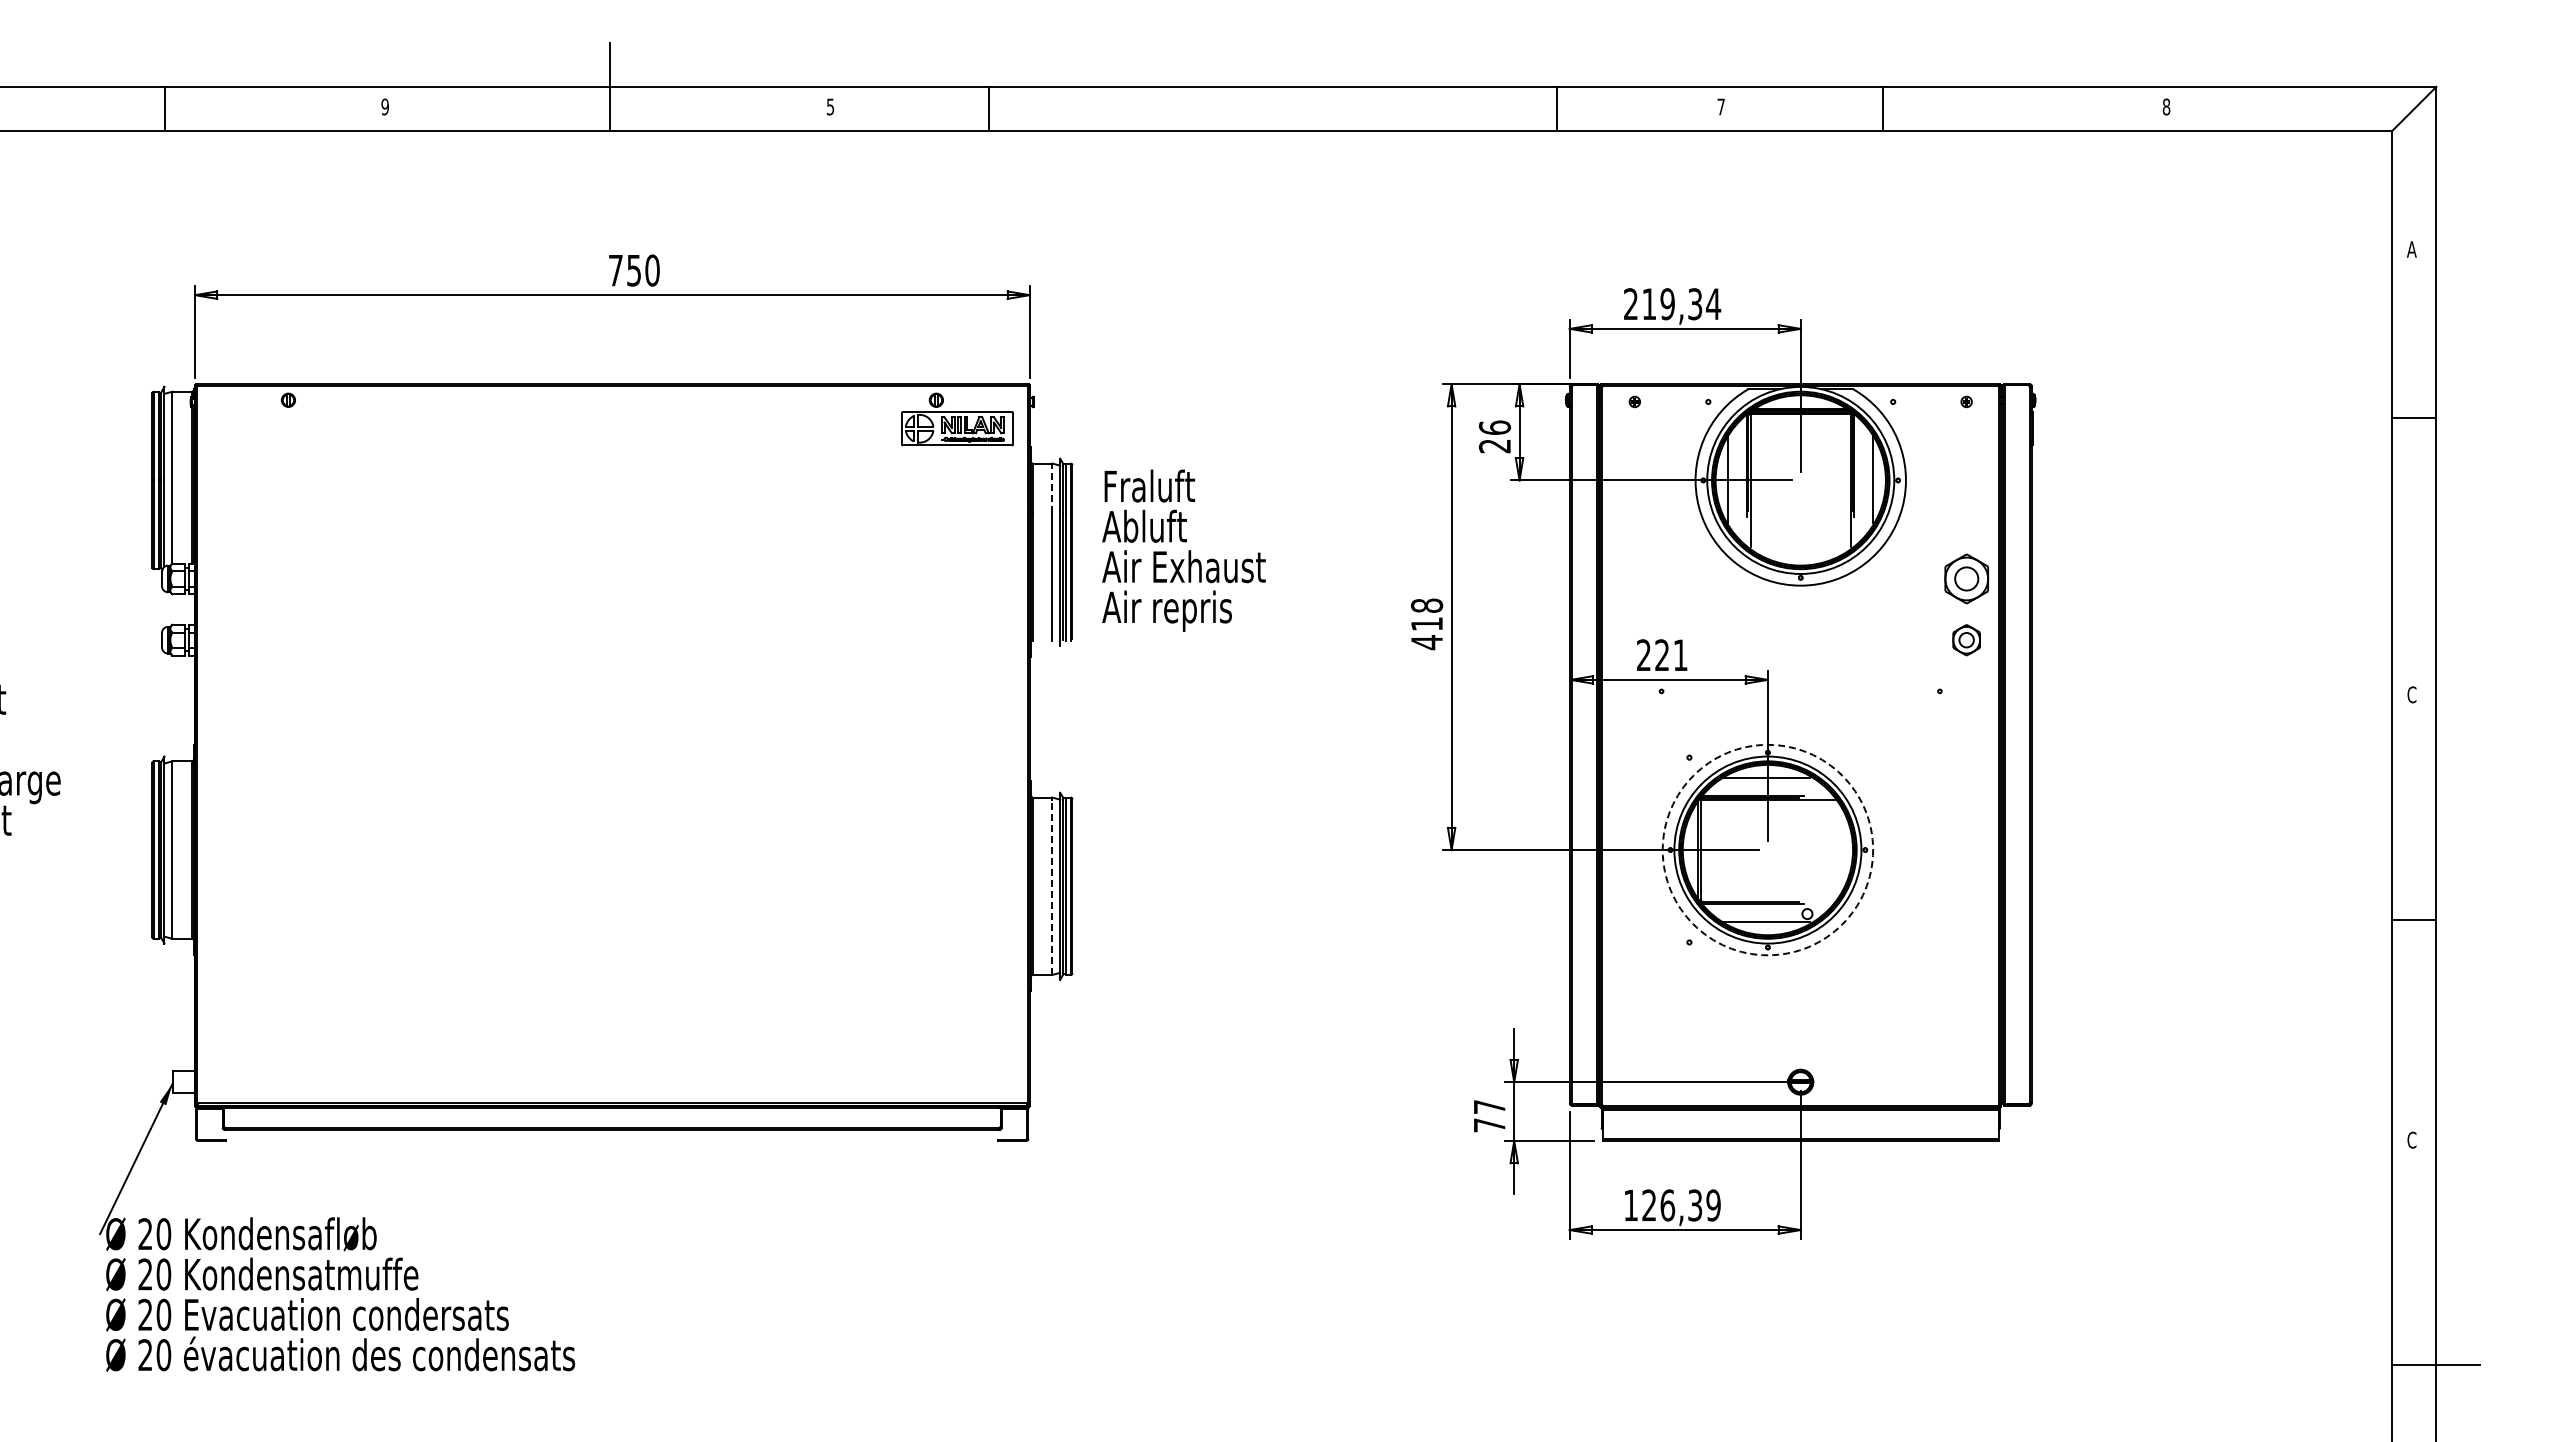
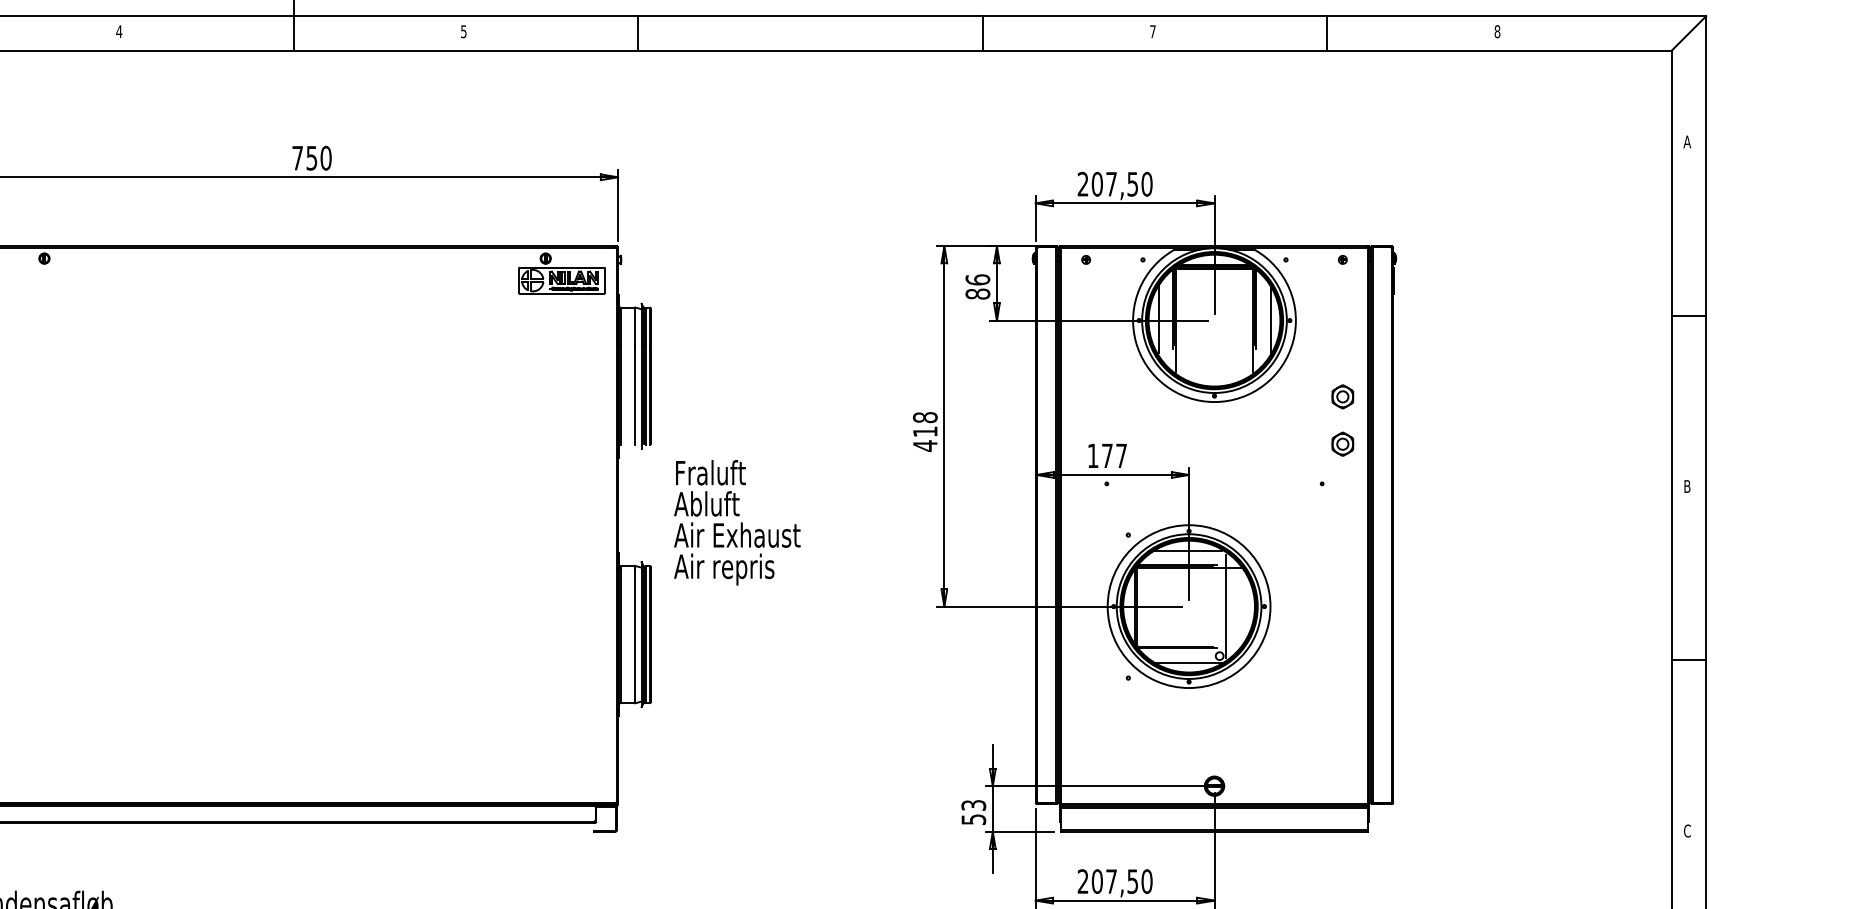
text: (385, 106) -> (119, 31), 9 -> 4
line: (988, 108) -> (637, 32), moved
line: (1557, 108) -> (982, 32), moved
line: (1883, 108) -> (1327, 32), moved
text: (1681, 304) -> (1122, 184), 219,34 -> 207,50
line: (2413, 418) -> (1688, 316), moved
text: (1495, 446) -> (978, 294), 26 -> 86
line: (1052, 488) -> (635, 326), dashed -> solid
text: (1183, 550) -> (736, 522), moved
part: (1966, 578) -> (1342, 396), size x0.62
text: (1662, 654) -> (1107, 455), 221 -> 177
text: (2411, 694) -> (1687, 486), C -> B
circle: (1767, 849) -> (1188, 606), dashed -> solid
line: (1815, 849) -> (1225, 606), added
line: (1052, 887) -> (635, 635), dashed -> solid
text: (1489, 1116) -> (973, 812), 77 -> 53
text: (1672, 1205) -> (1115, 881), 126,39 -> 207,50

